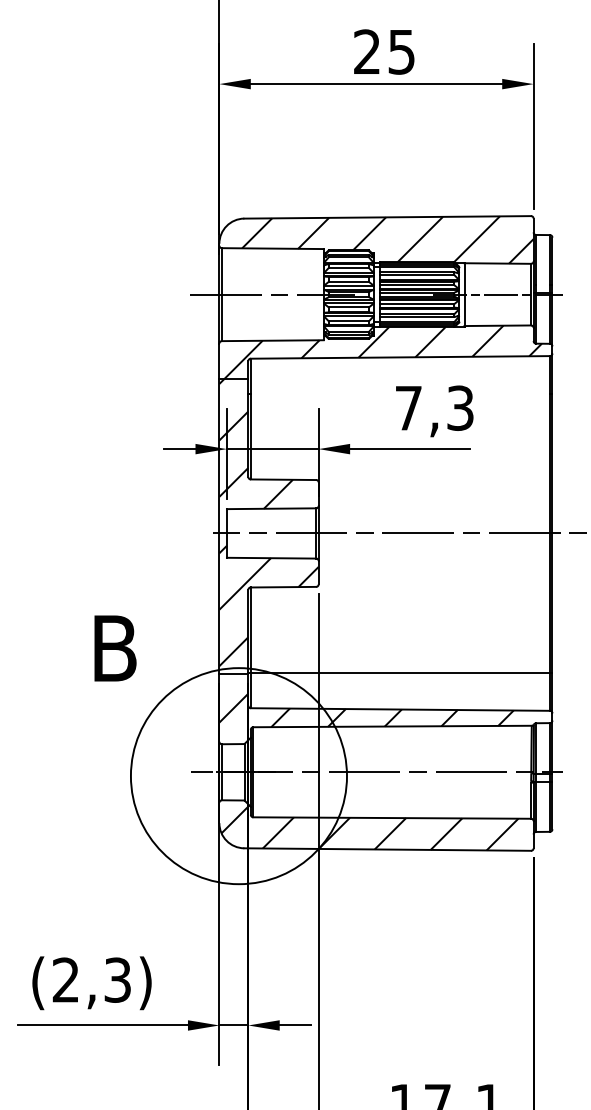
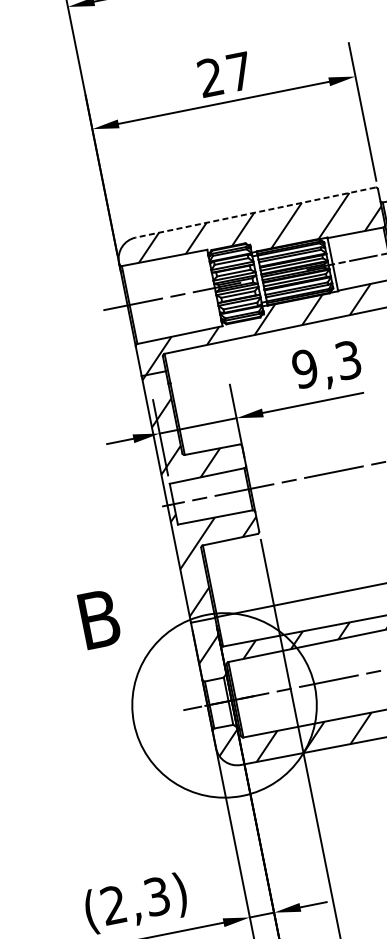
text: (401, 52) -> (239, 72), 25 -> 27
line: (387, 217) -> (255, 212), solid -> dashed
text: (408, 407) -> (304, 368), 7,3 -> 9,3

